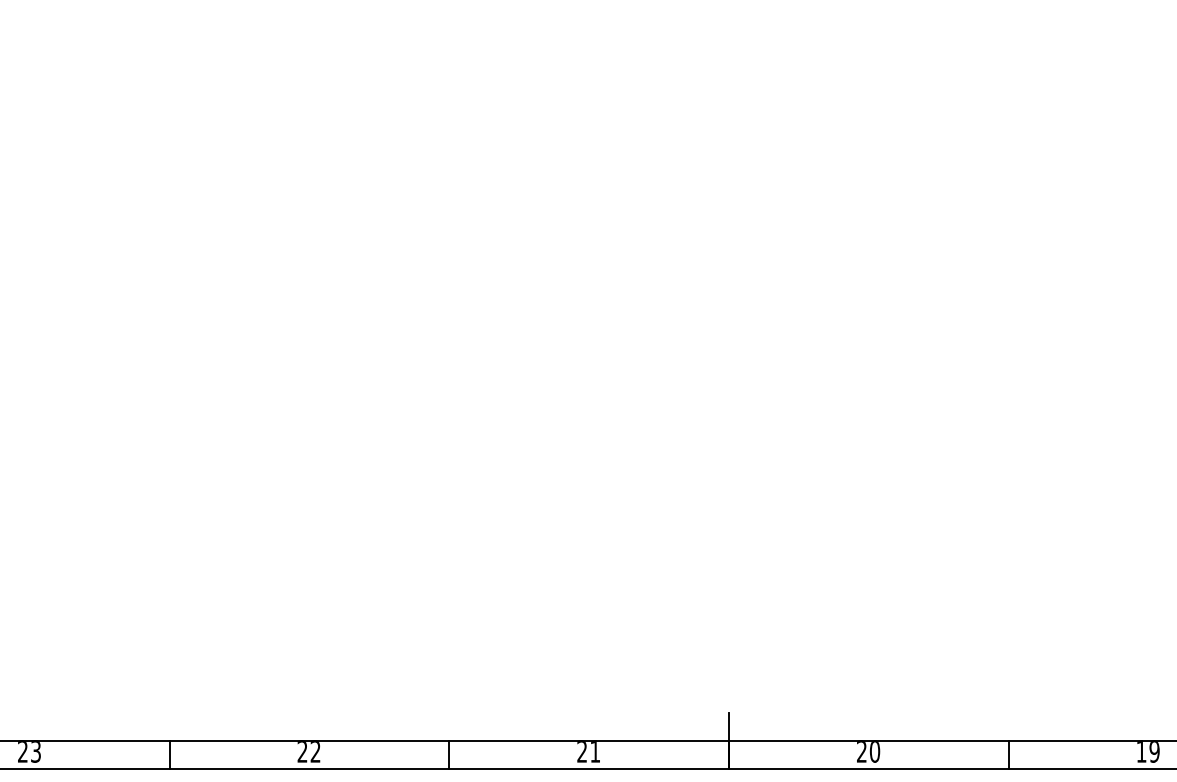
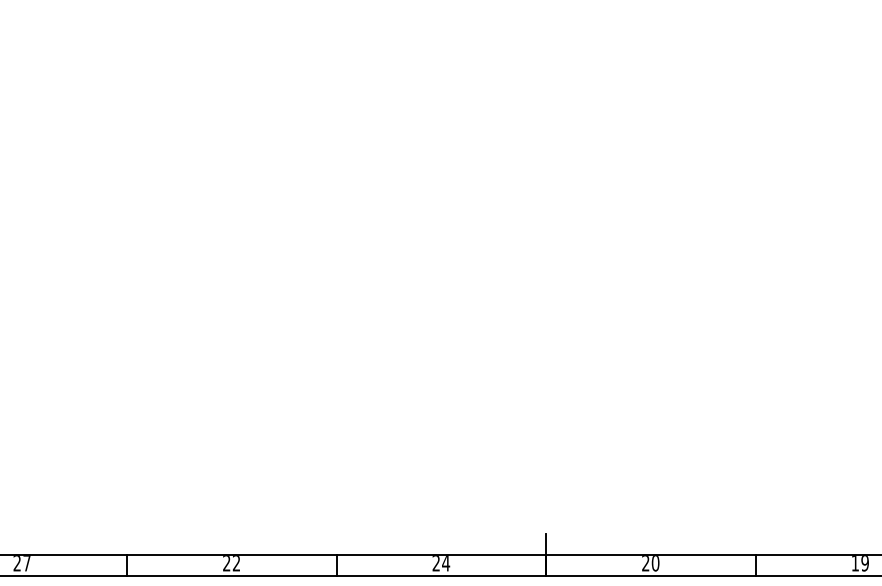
text: (35, 752) -> (26, 563), 23 -> 27
text: (594, 752) -> (445, 563), 21 -> 24

